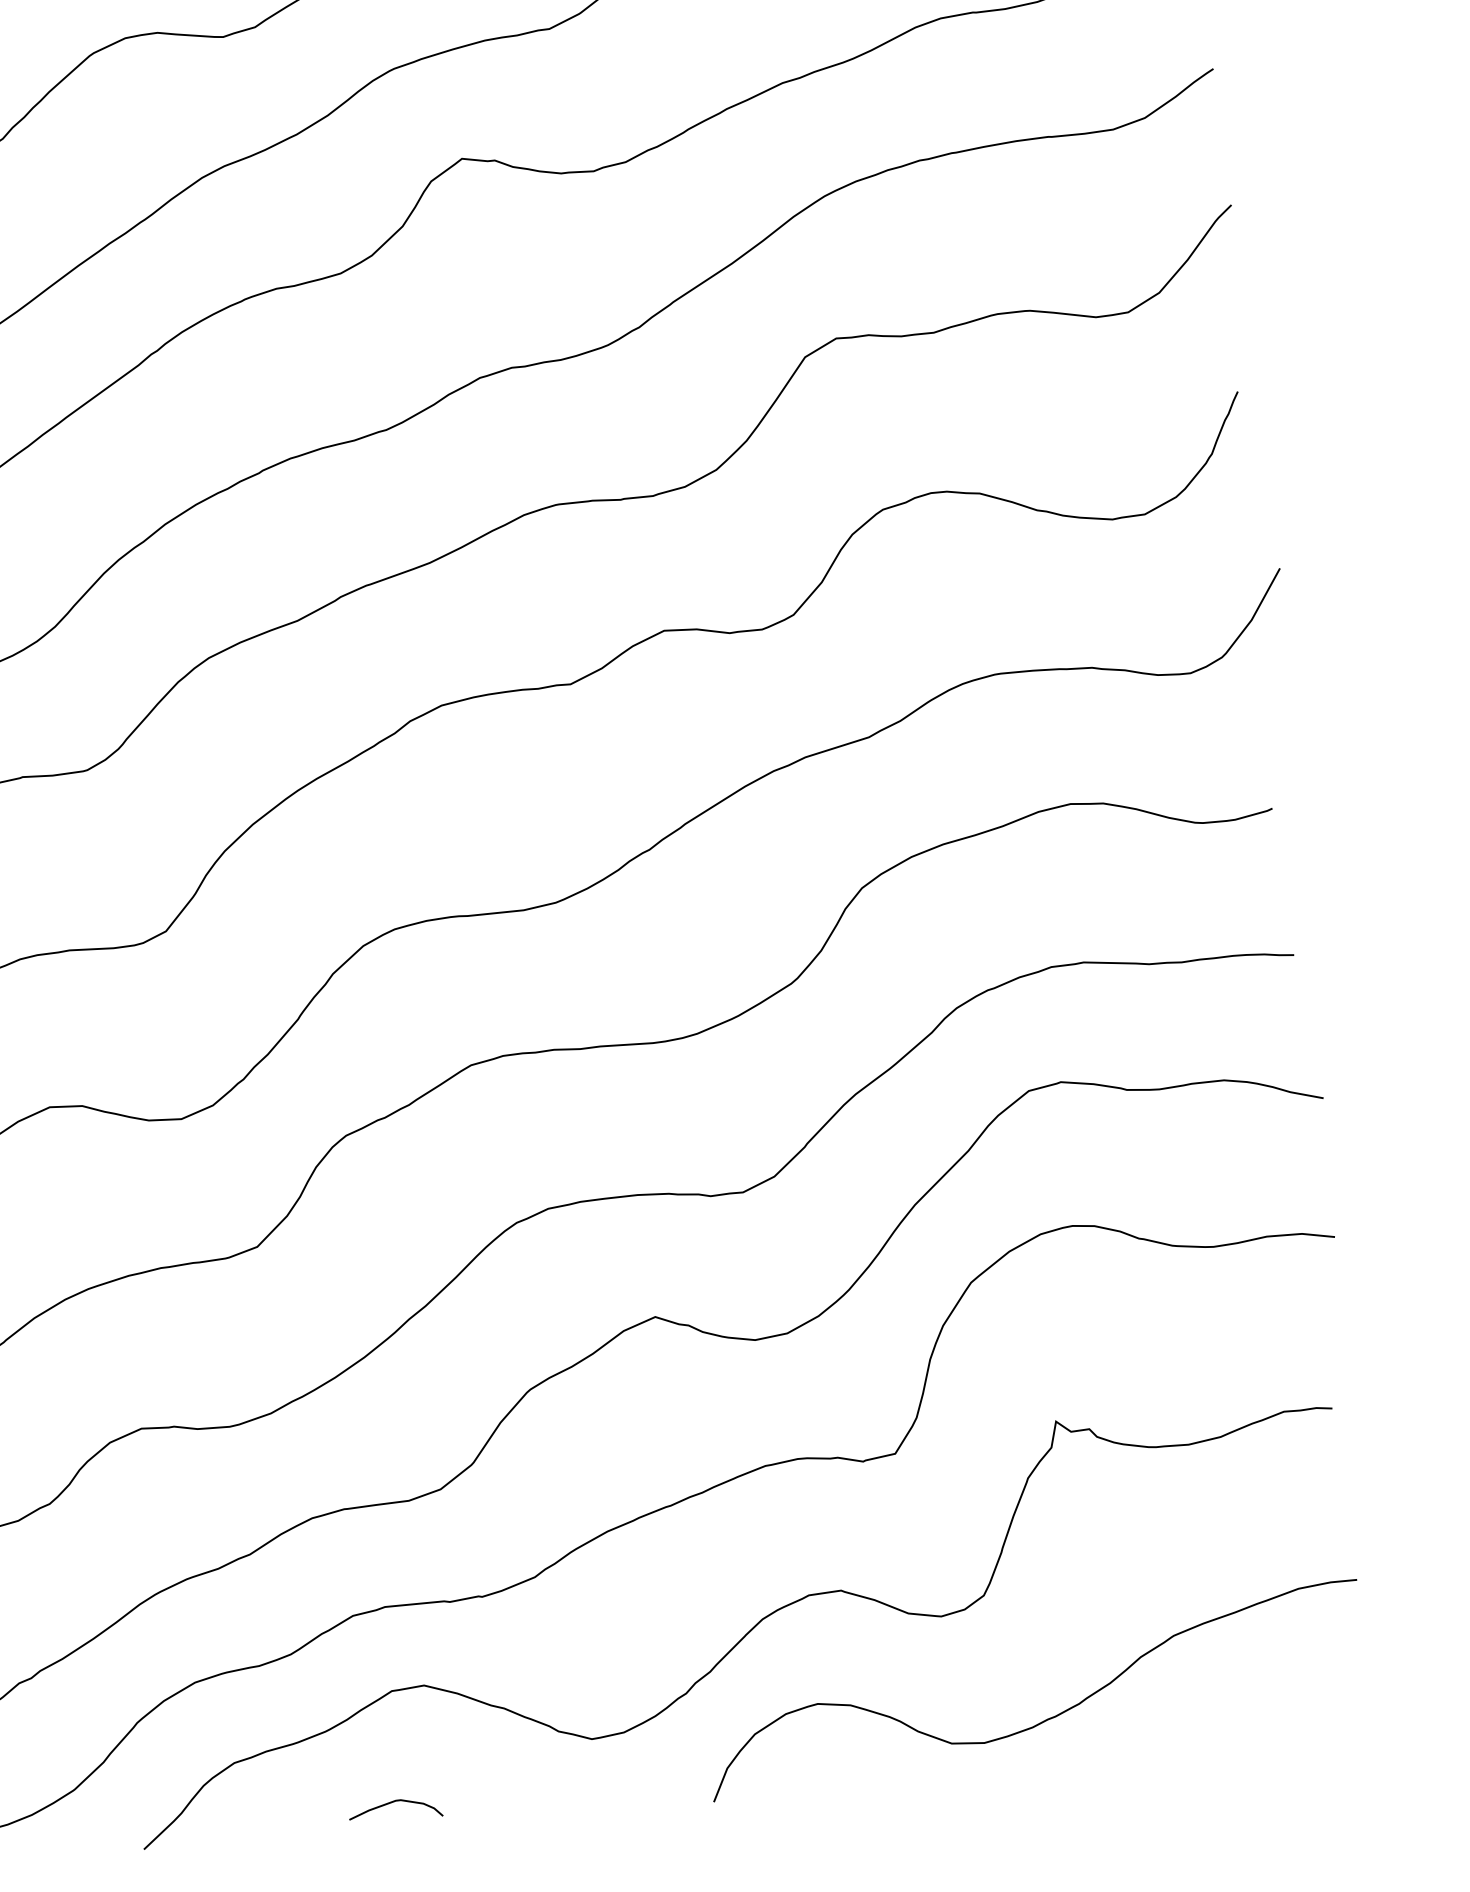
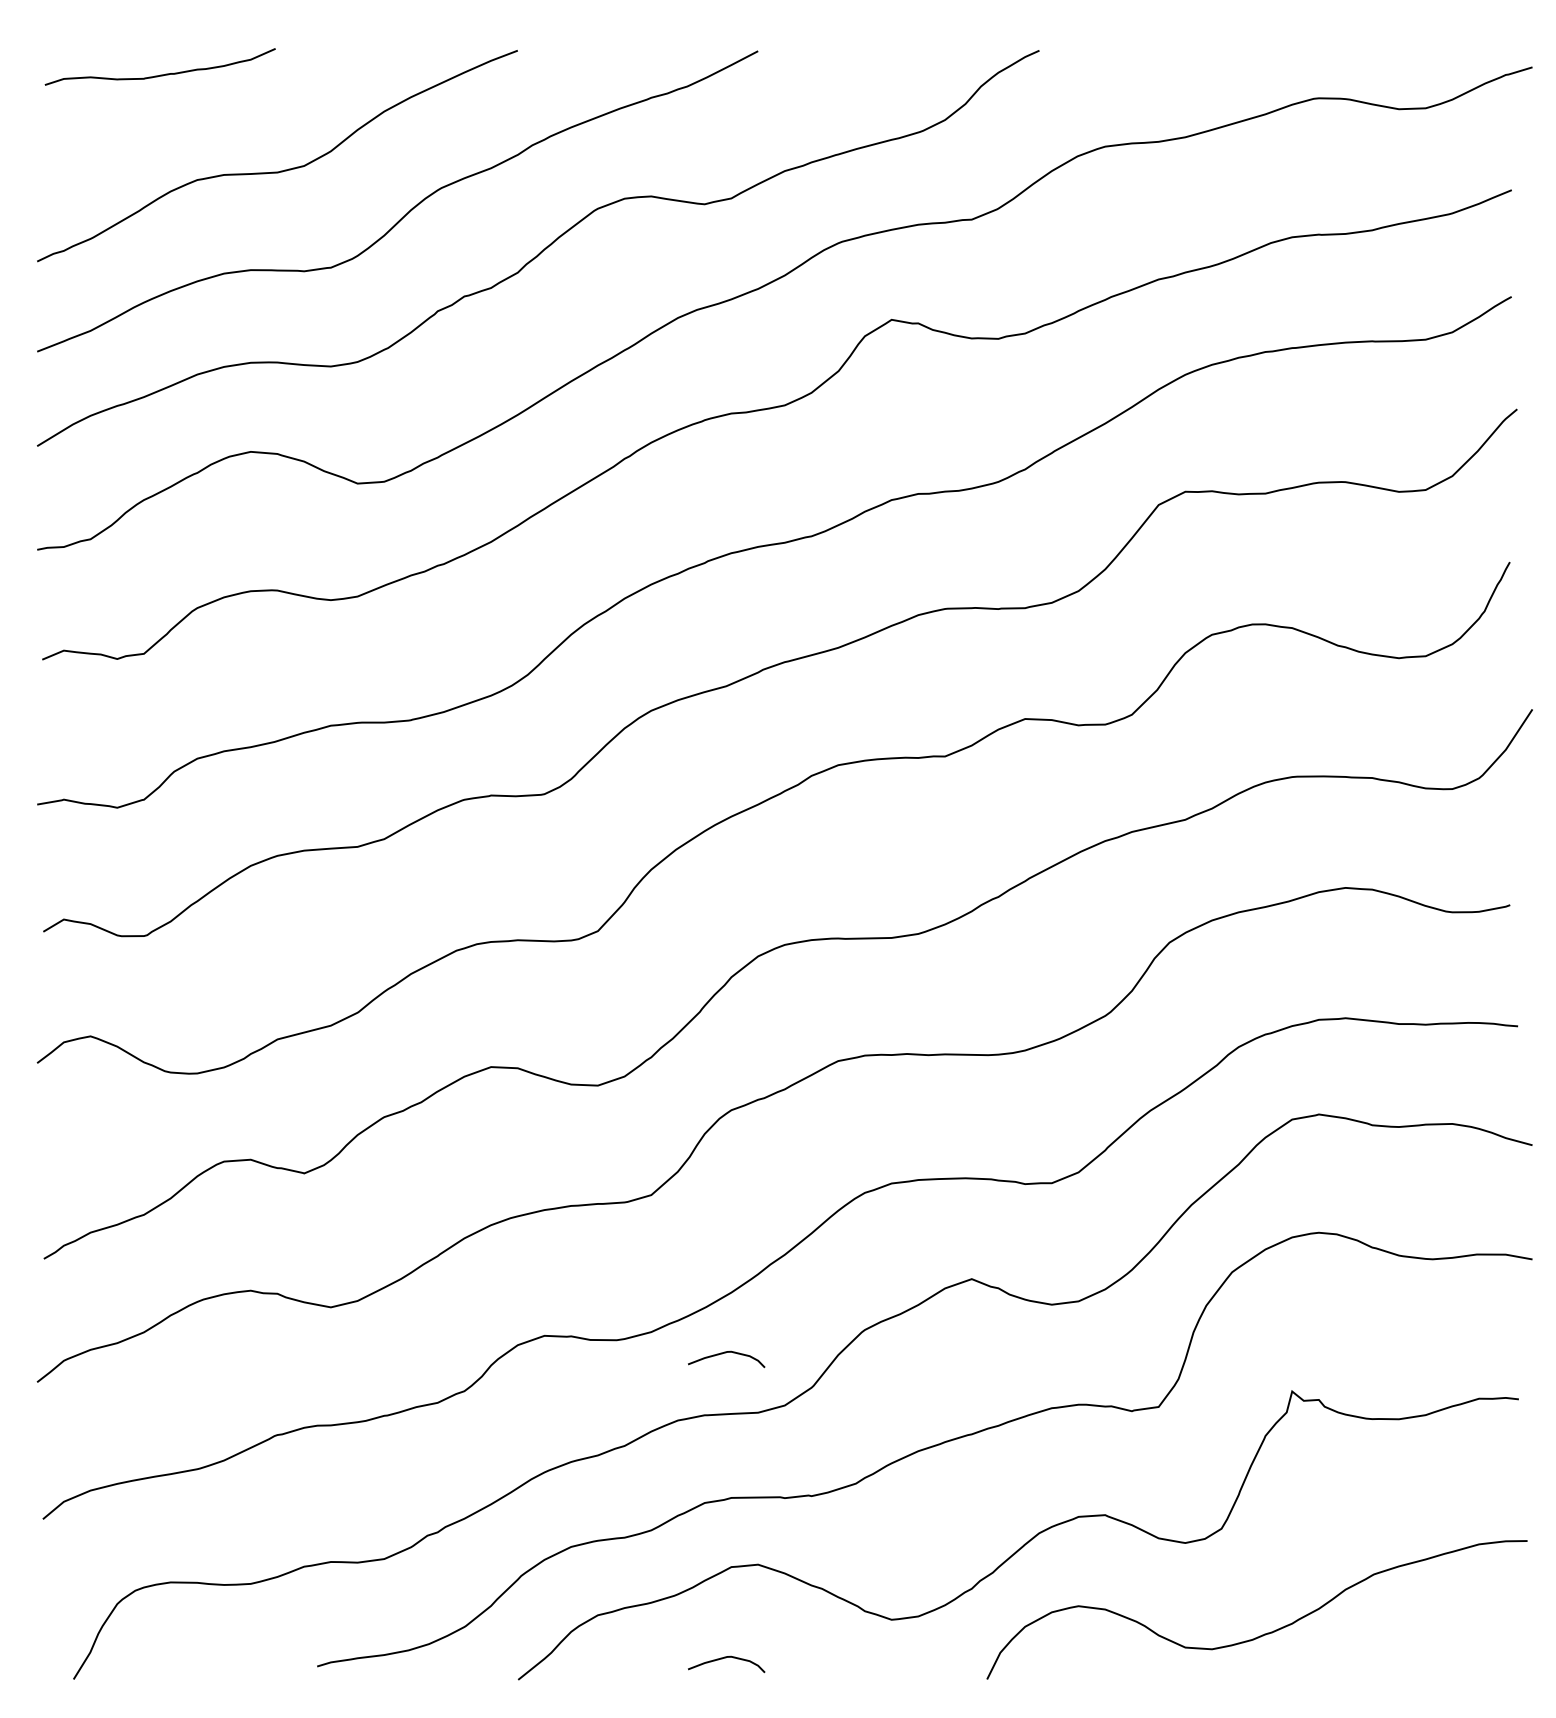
curve: (364, 1431) -> (726, 1353), added

